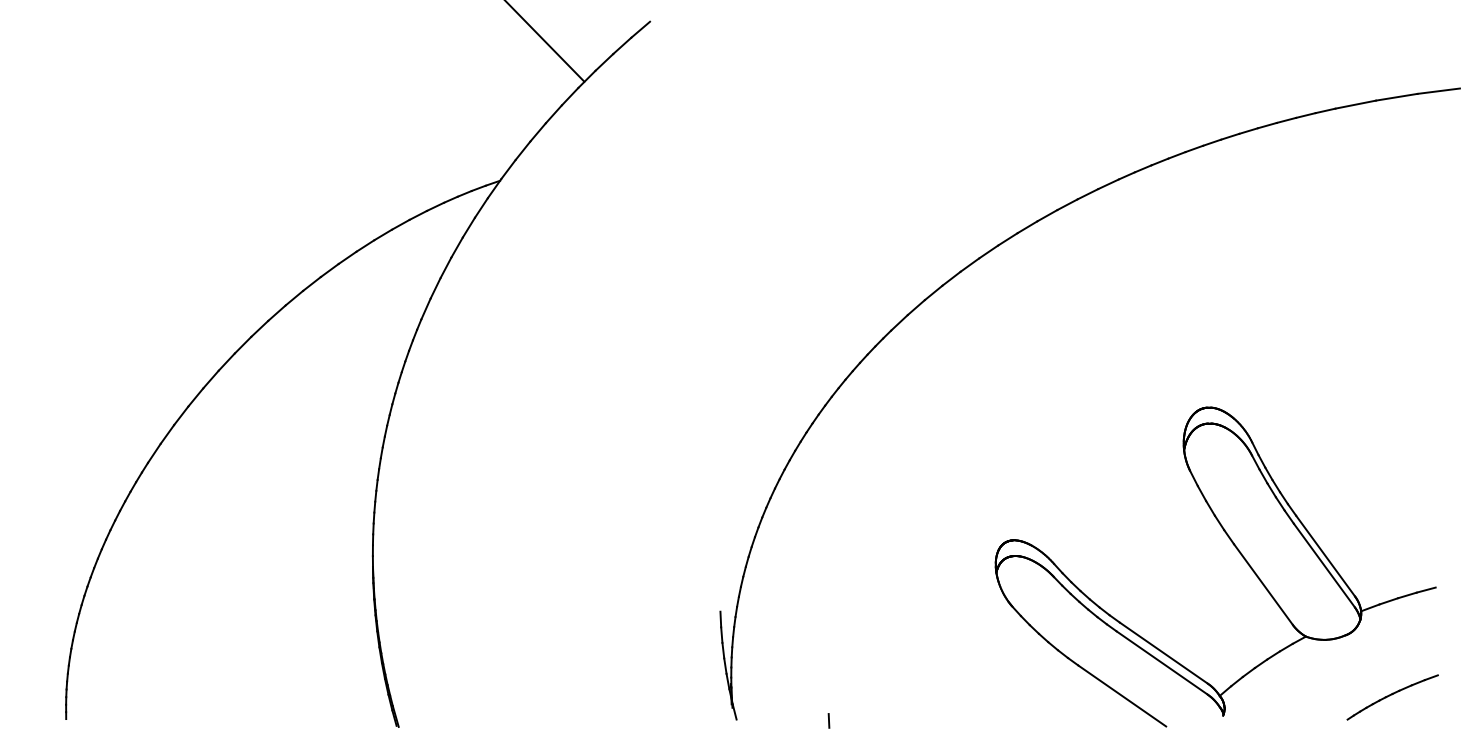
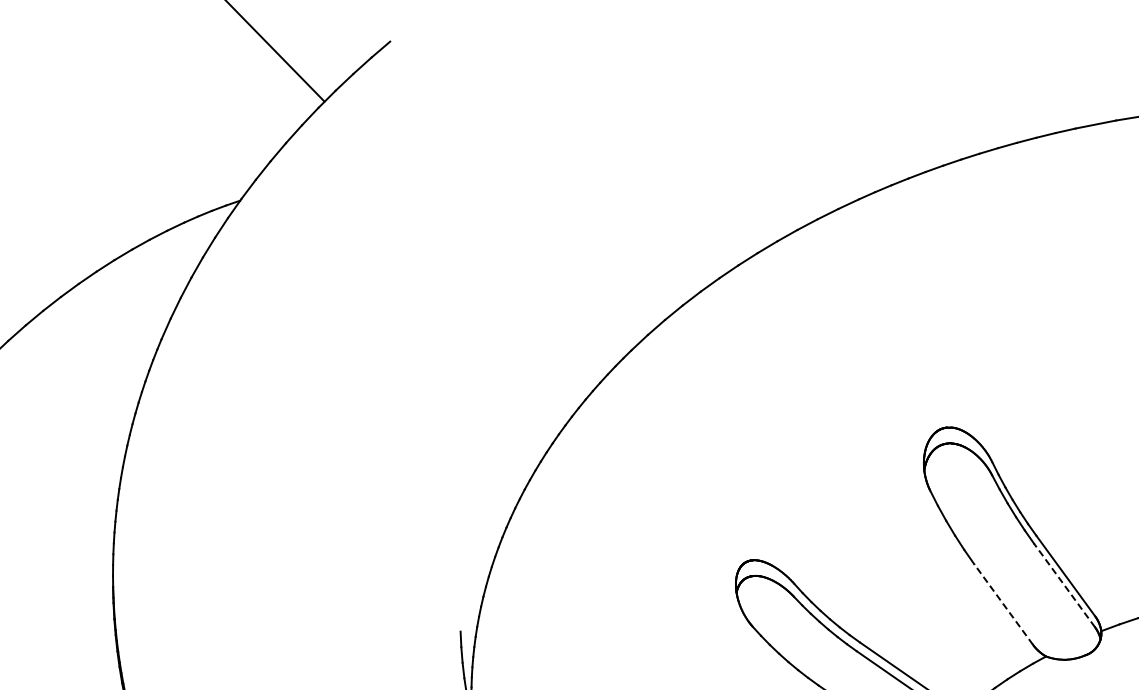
line: (1324, 565) -> (1064, 585), solid -> dashed
line: (1263, 584) -> (1003, 604), solid -> dashed

